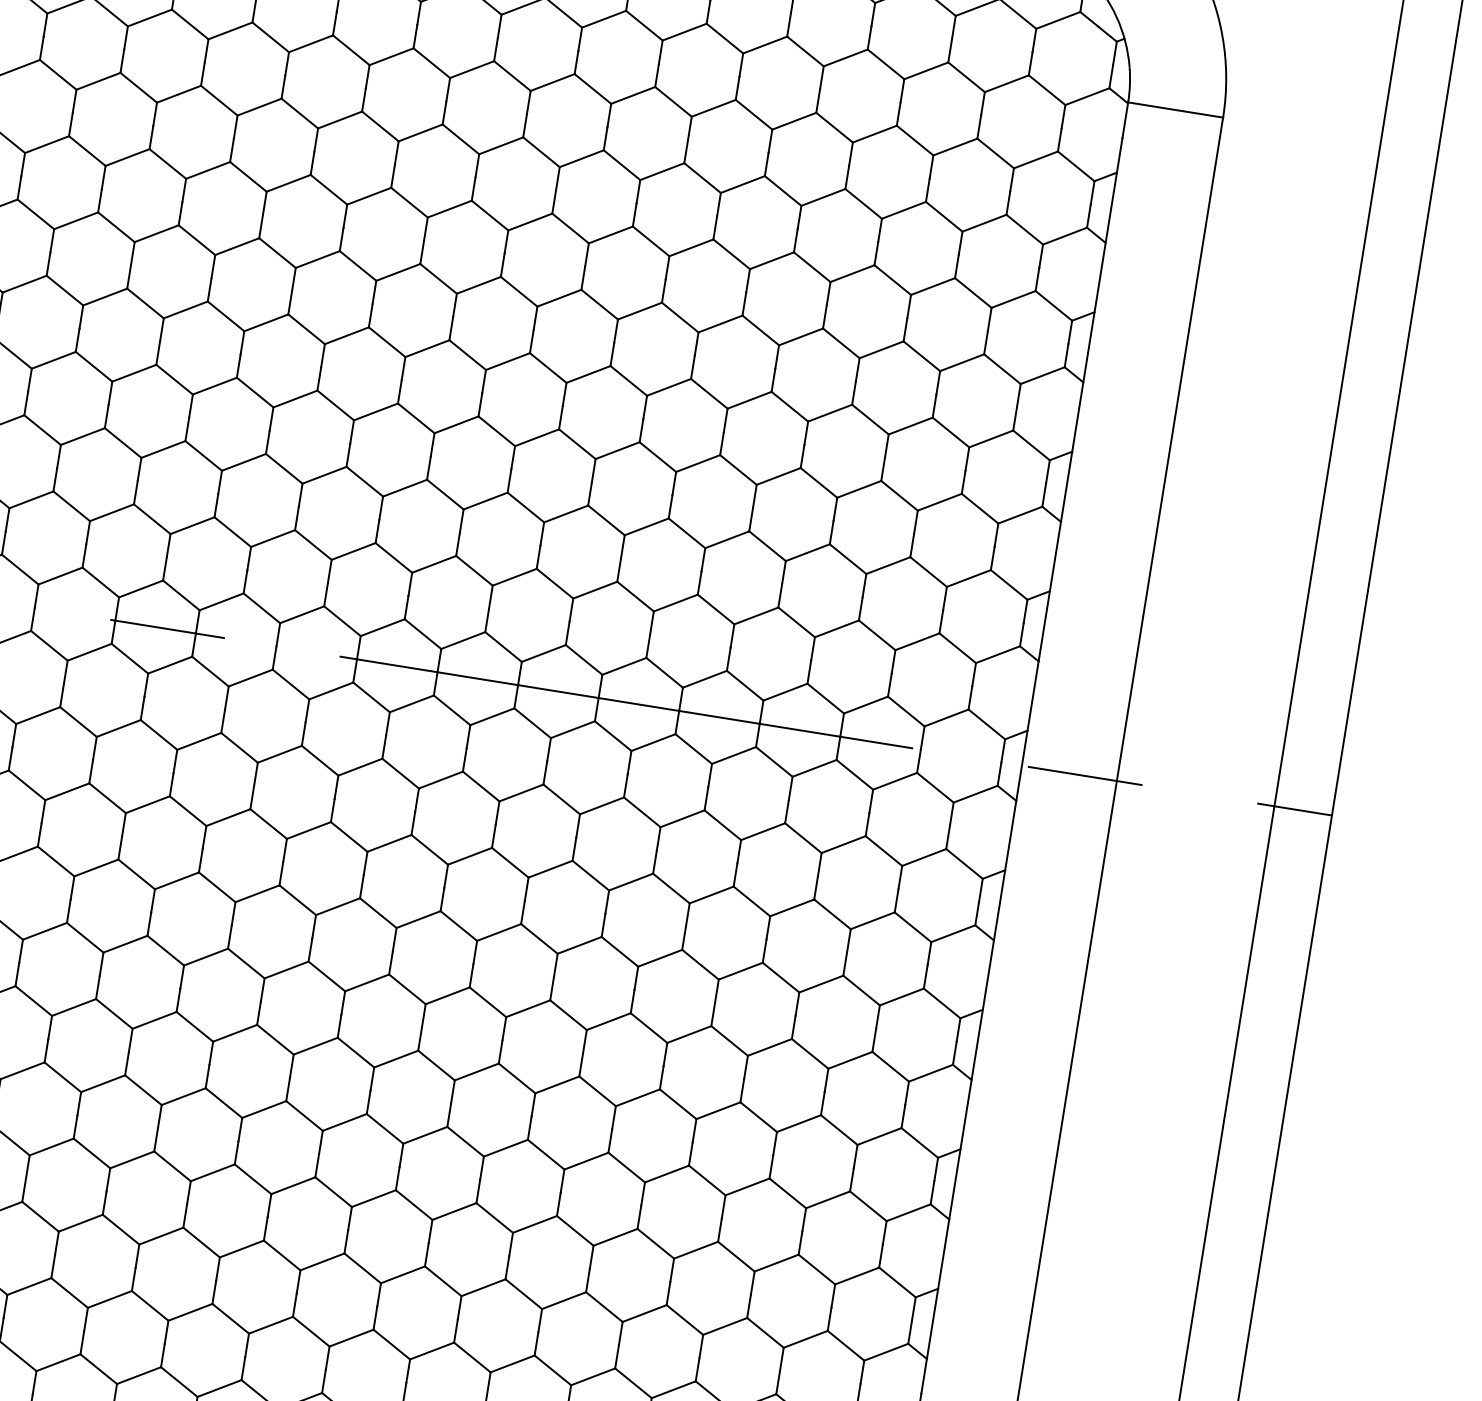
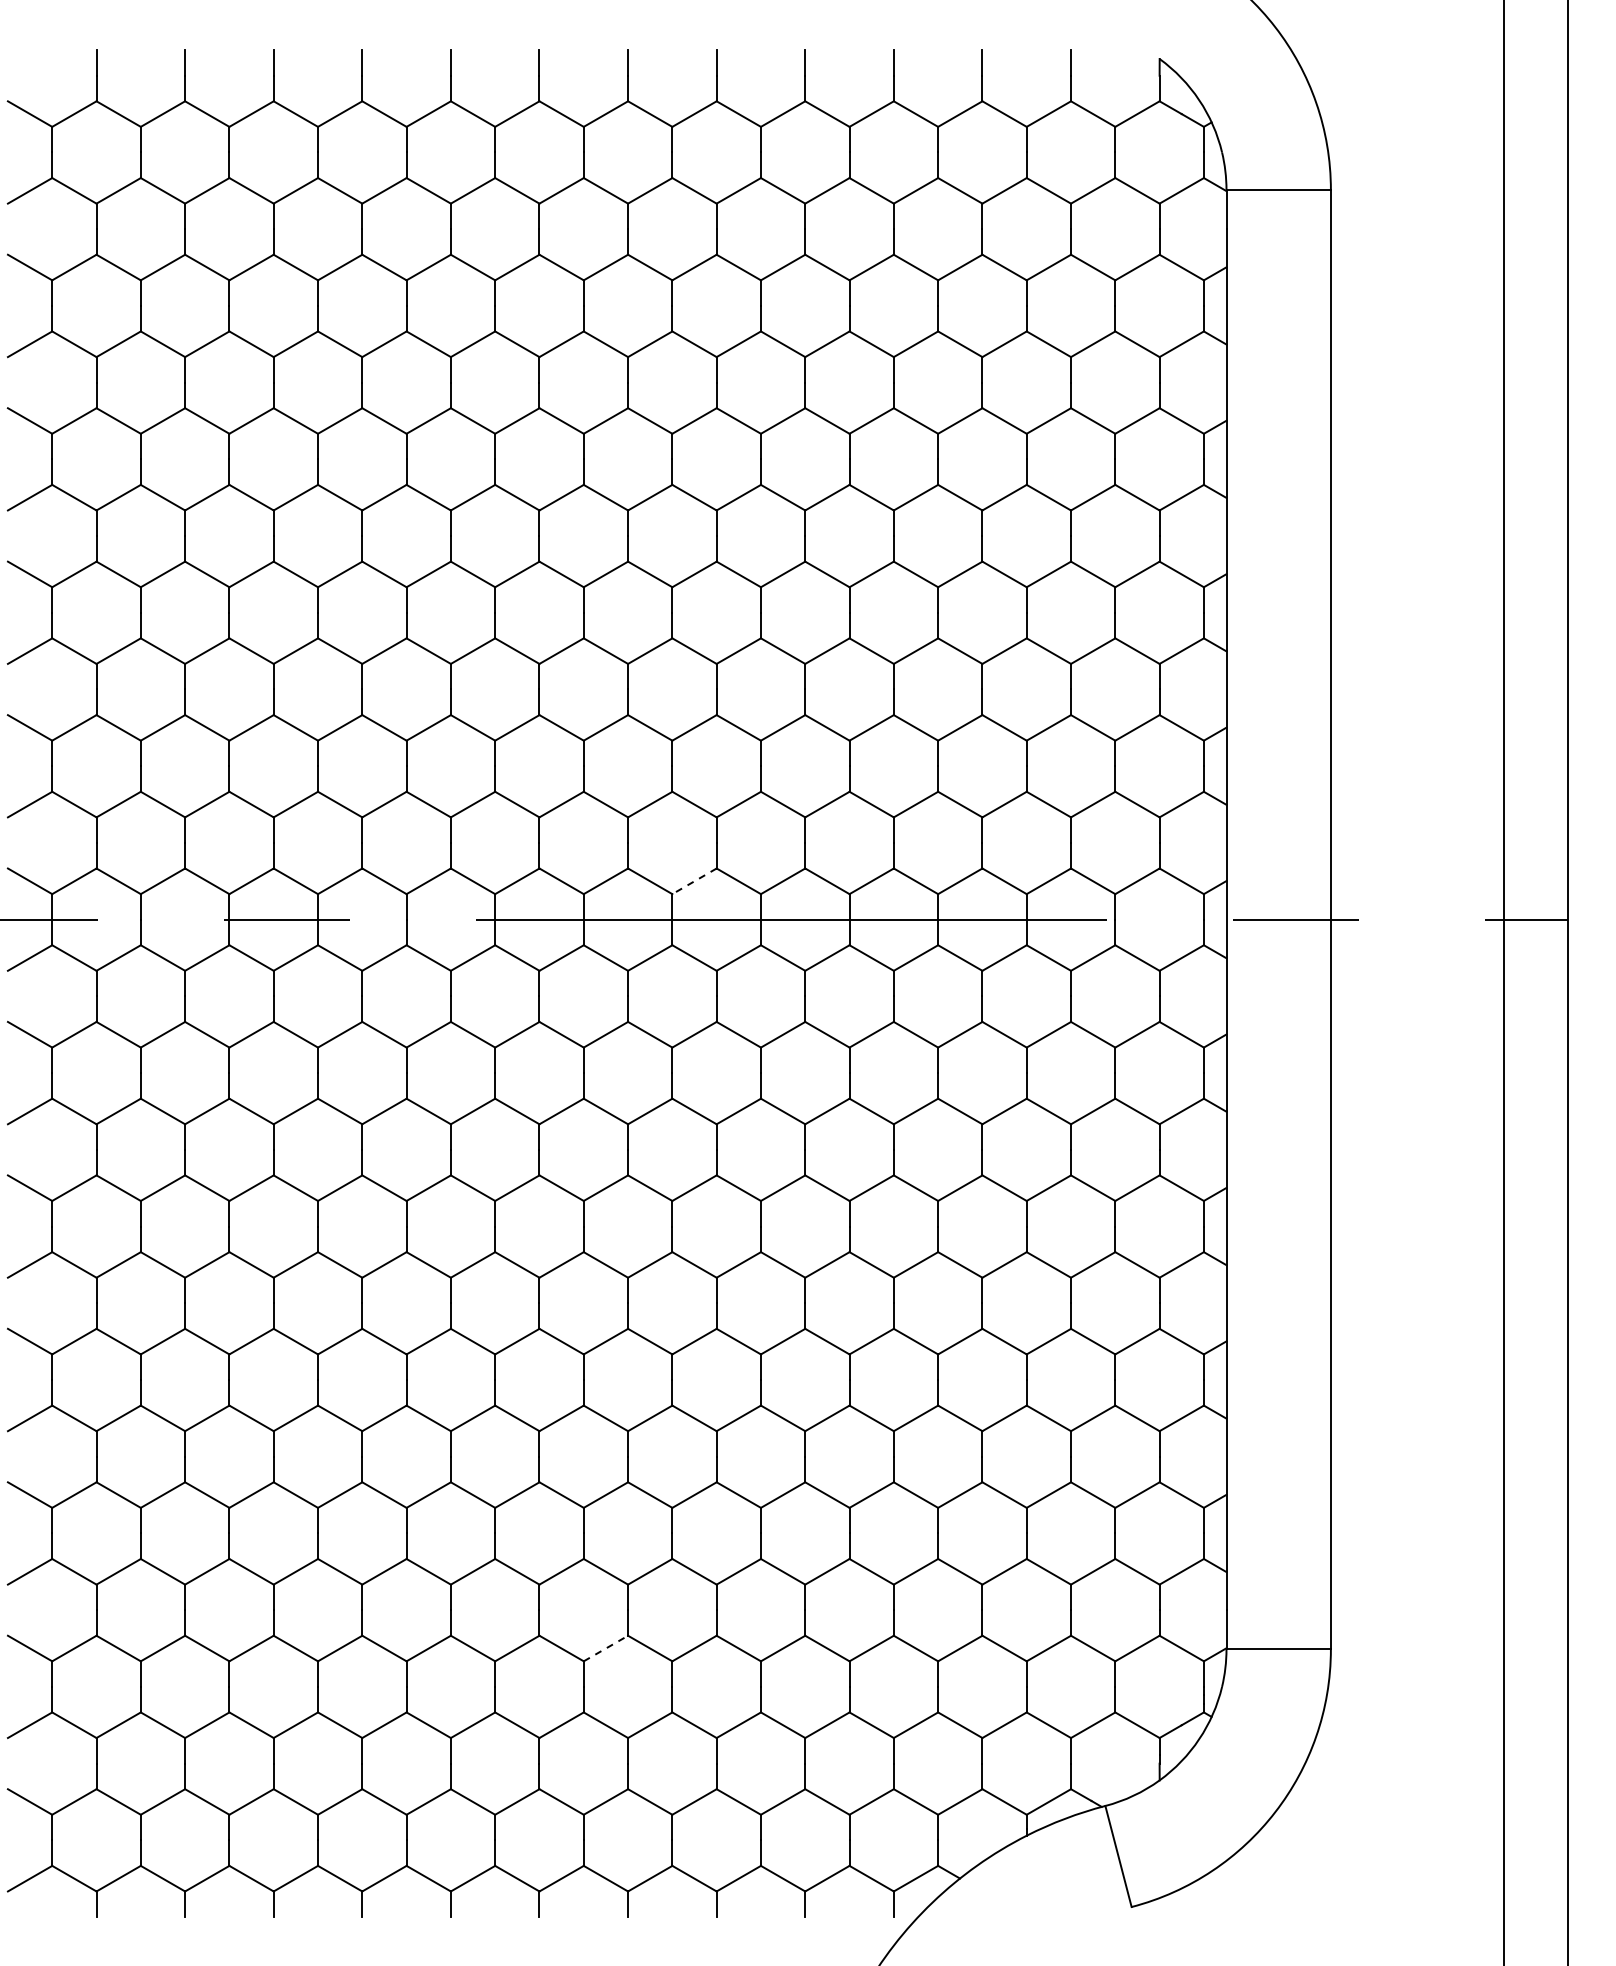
line: (543, 653) -> (694, 881), solid -> dashed
line: (351, 1338) -> (605, 1648), solid -> dashed

